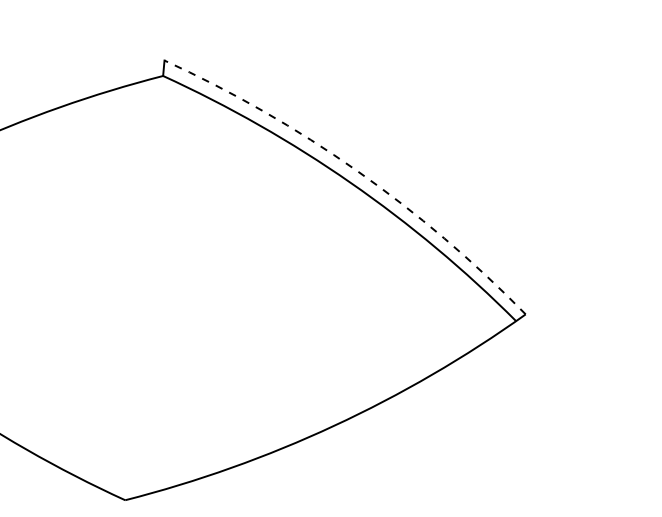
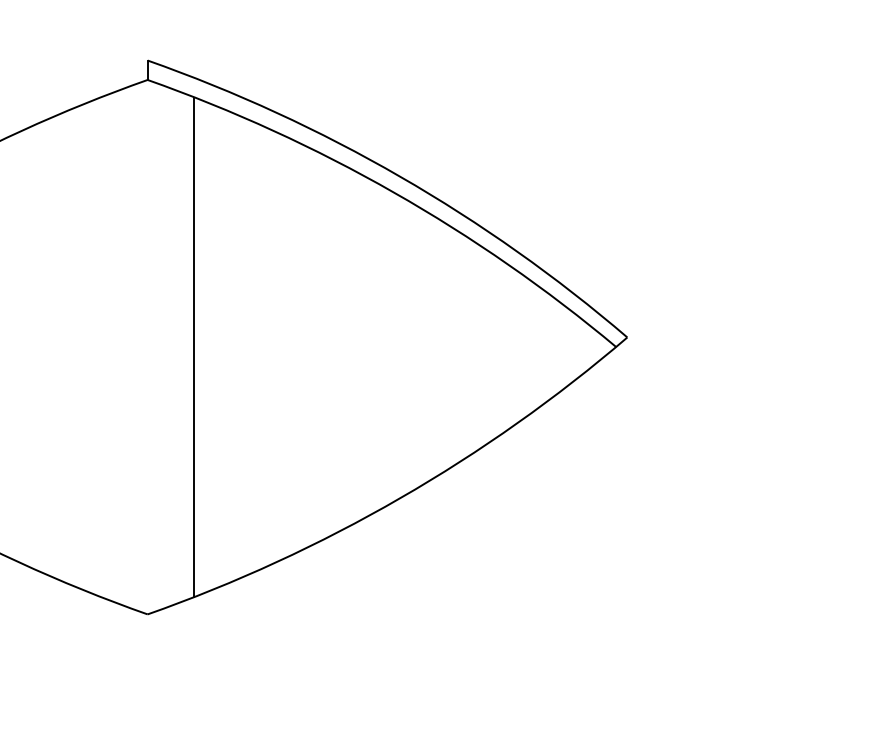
arc: (357, 170) -> (400, 176), dashed -> solid
line: (180, 290) -> (193, 346), added

